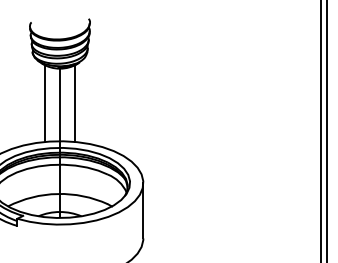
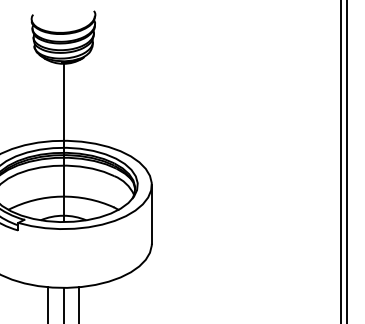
line: (45, 103) -> (48, 100), removed
line: (74, 103) -> (78, 100), removed

